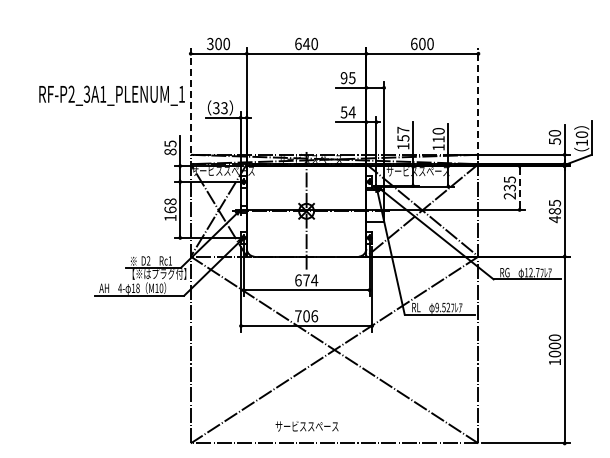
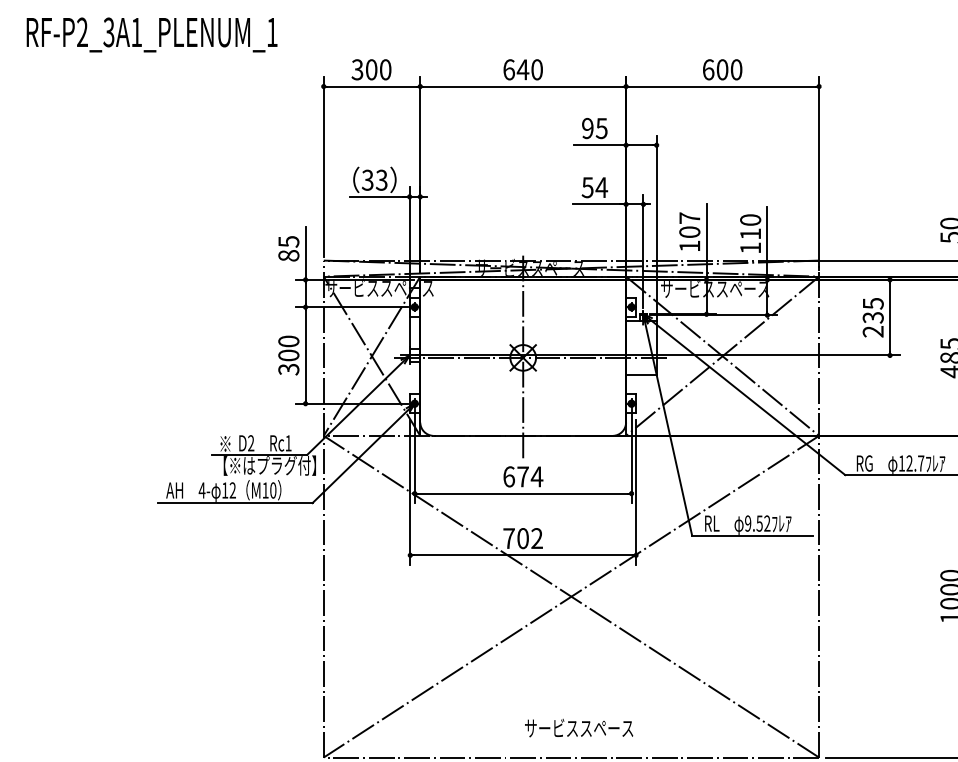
text: (111, 95) -> (151, 34), moved
line: (190, 100) -> (323, 167), dashed -> solid
line: (478, 103) -> (819, 172), dashed -> solid
text: (403, 138) -> (690, 232), 157 -> 107
line: (519, 187) -> (889, 316), dashed -> solid
text: (170, 209) -> (288, 354), 168 -> 300
text: (137, 287) -> (232, 489), 18 -> 12
text: (314, 316) -> (536, 538), 706 -> 702
text: (306, 426) -> (578, 728), moved

